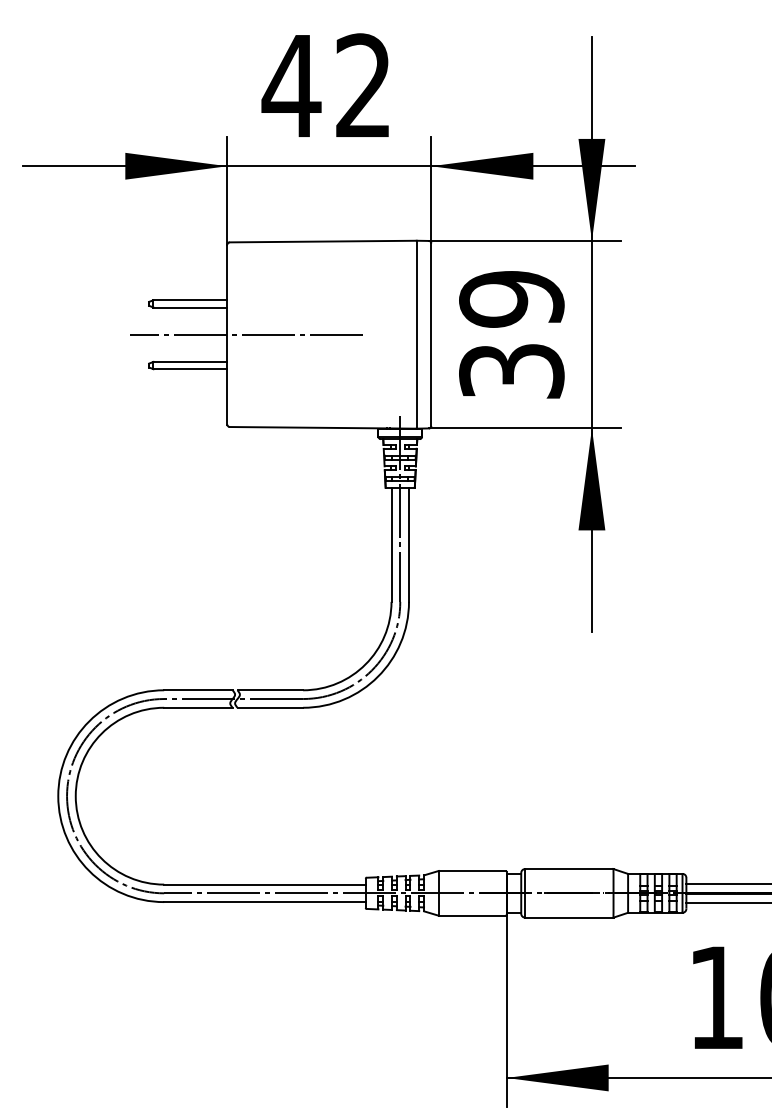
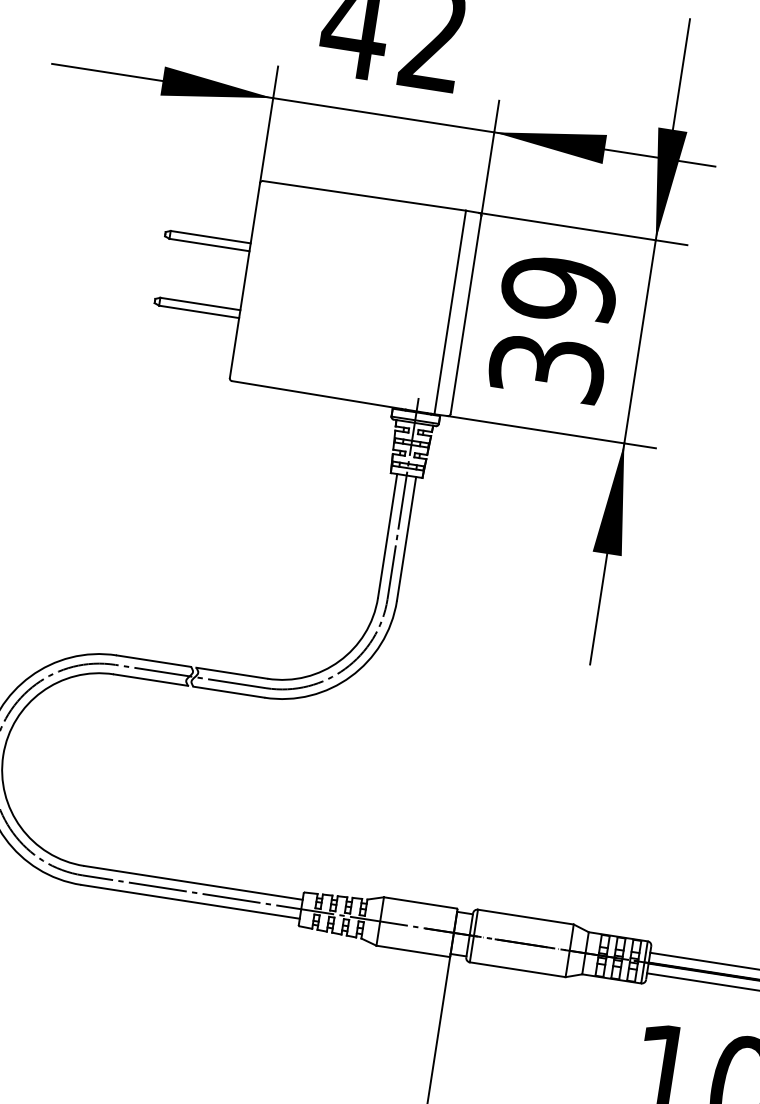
line: (246, 334) -> (265, 283), removed

